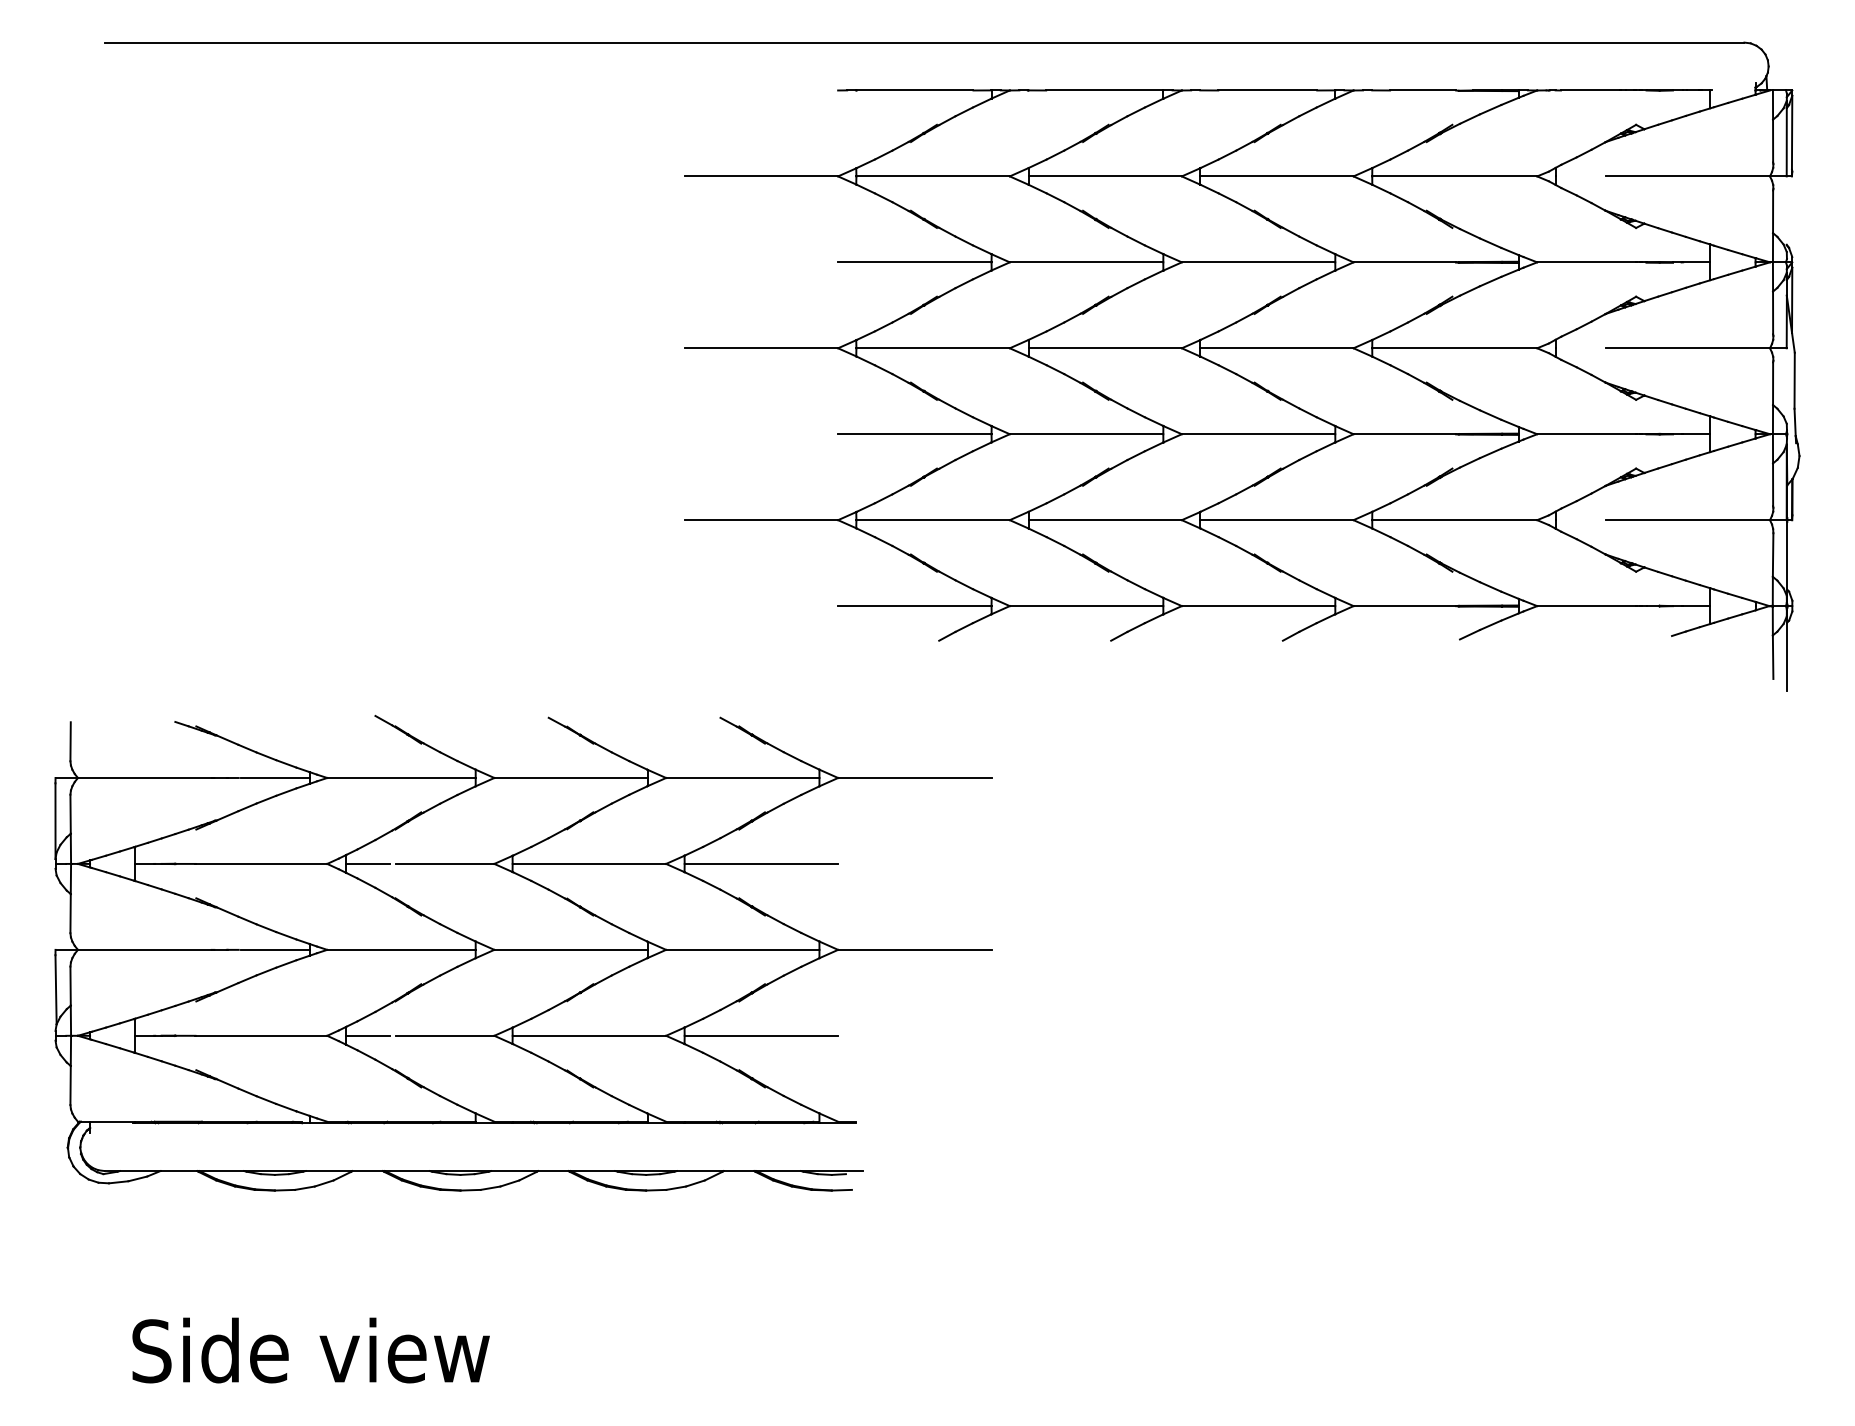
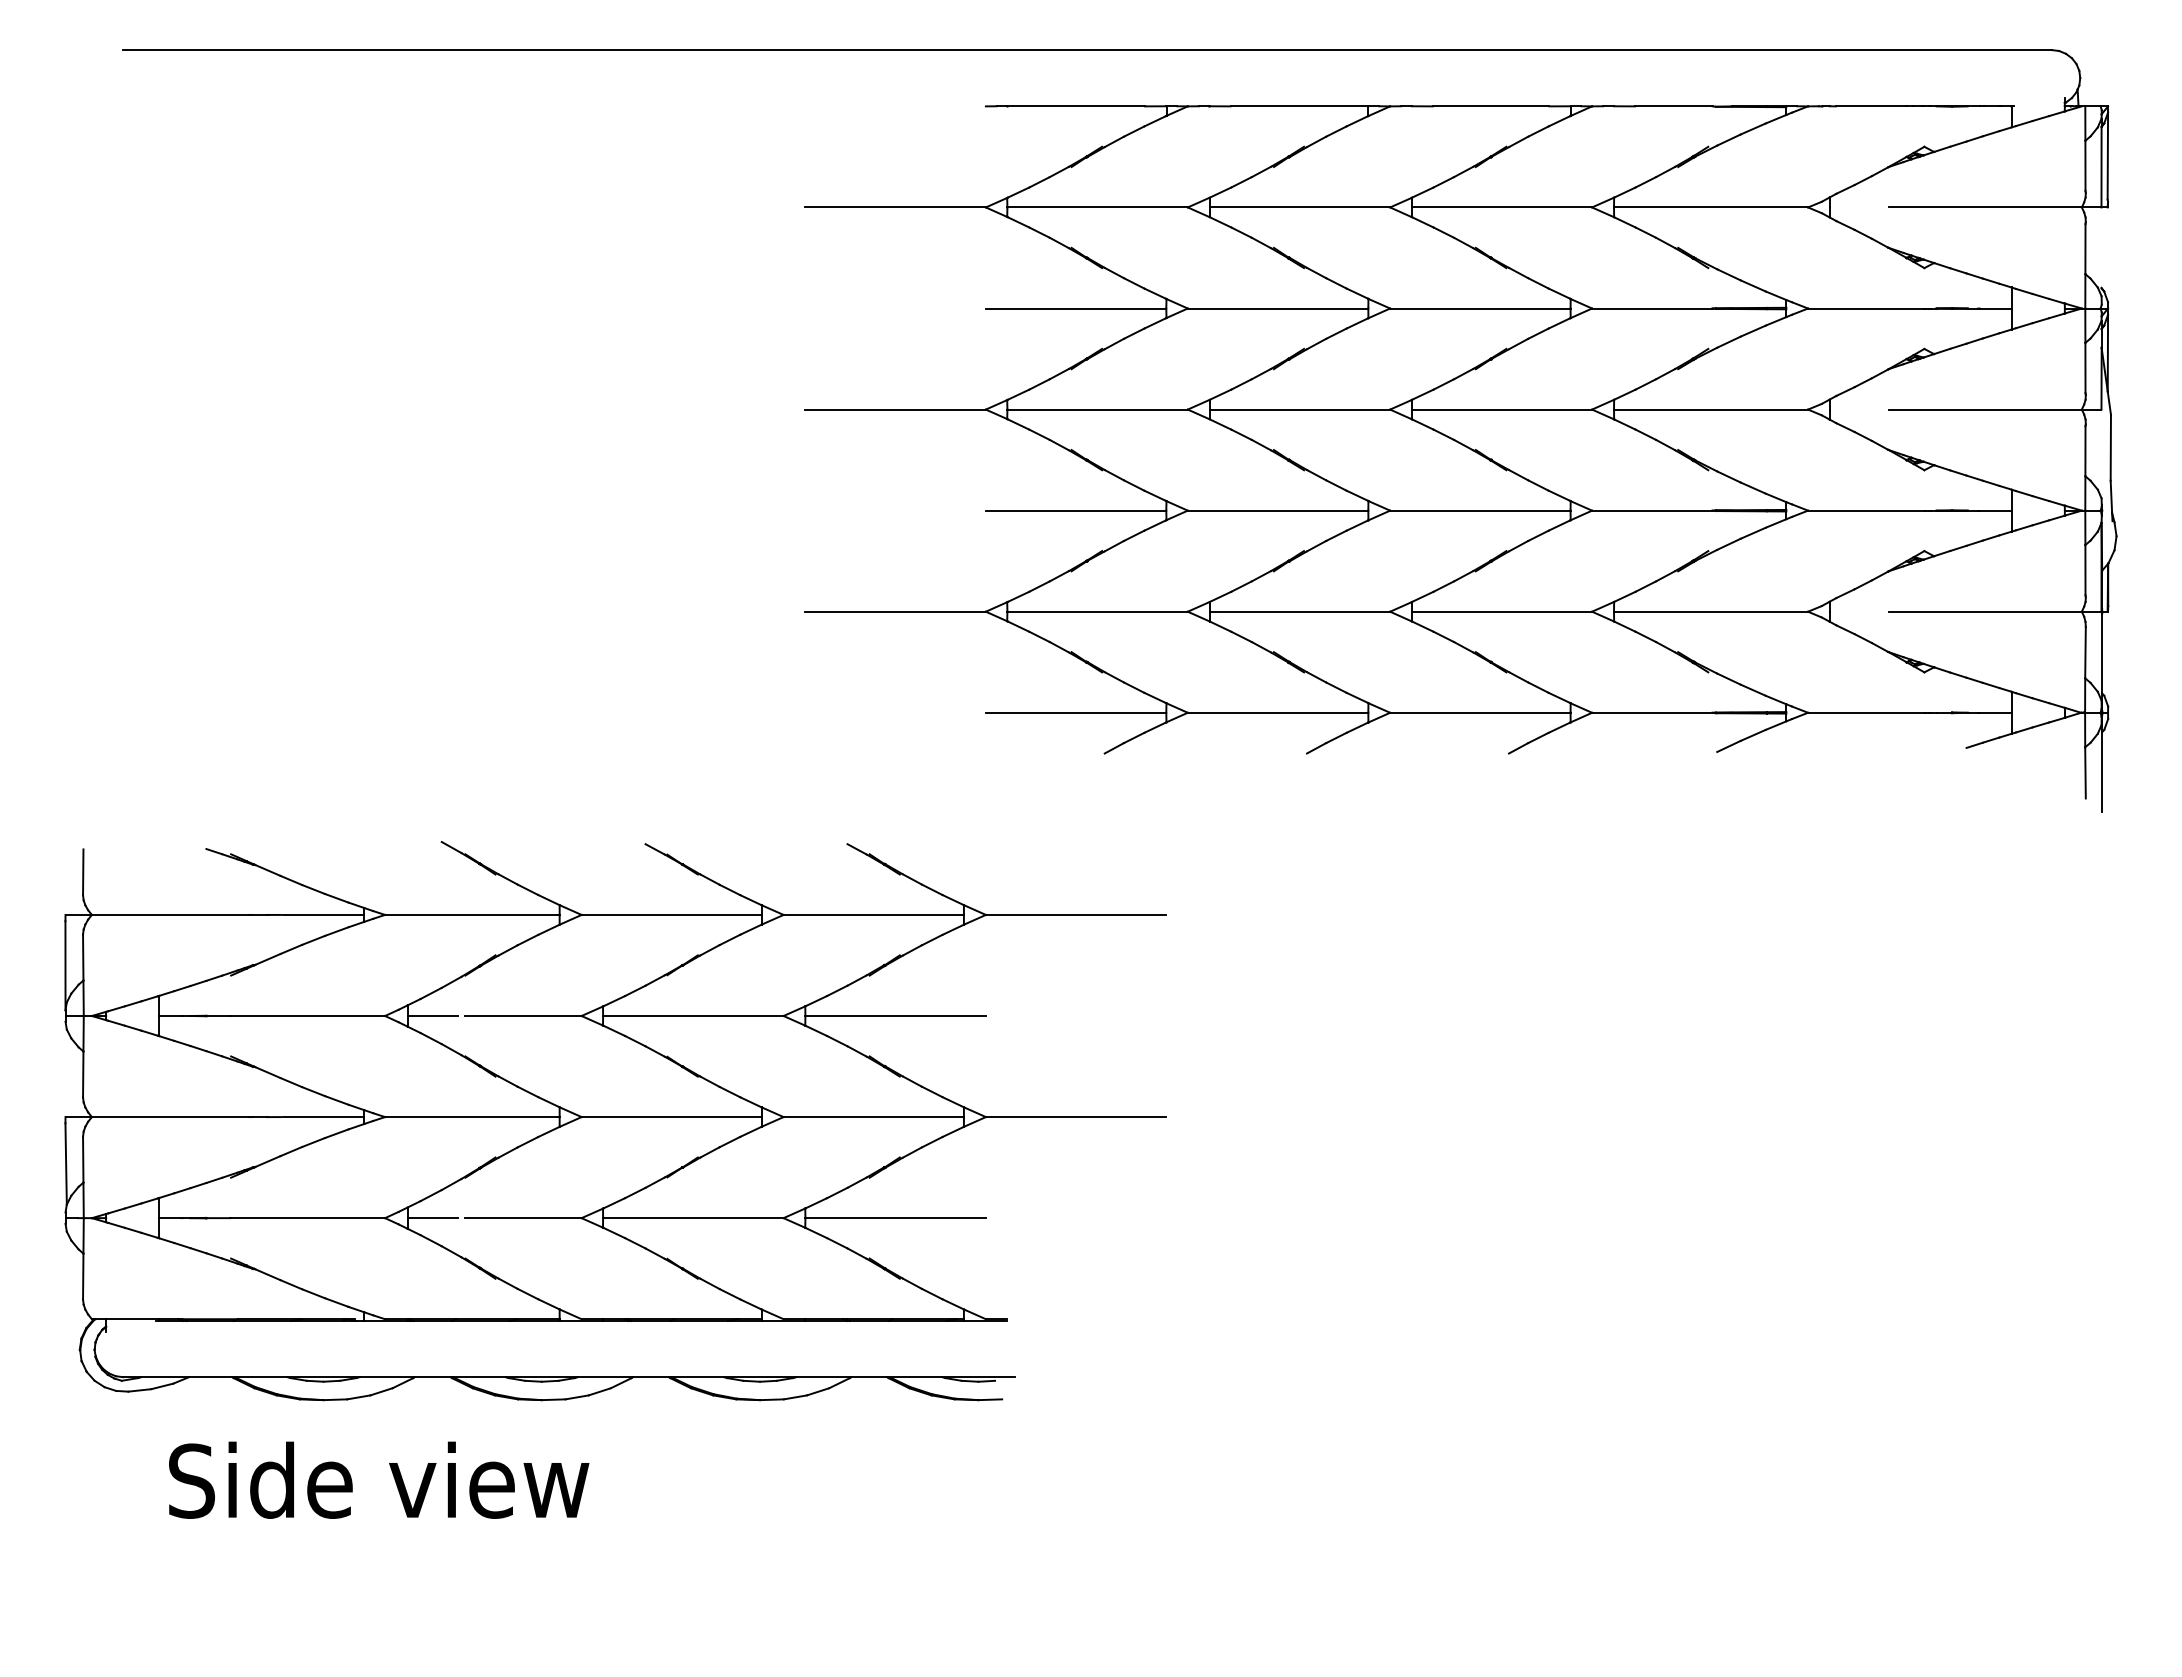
text: (311, 1349) -> (379, 1479), moved

